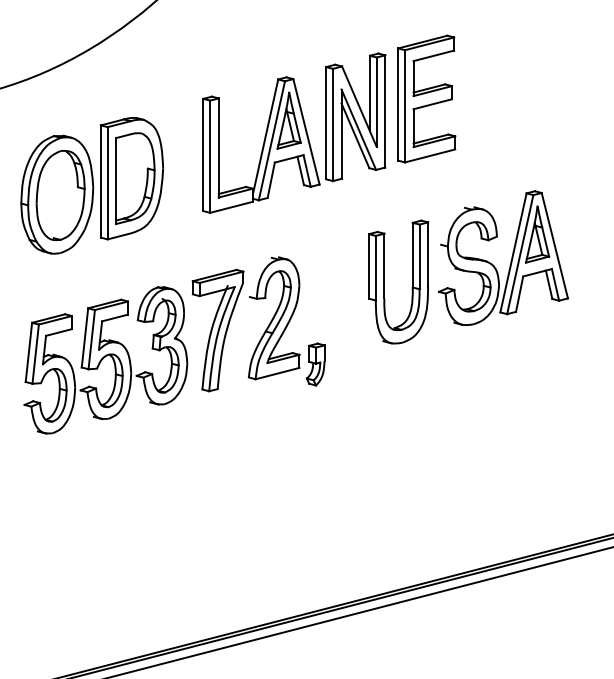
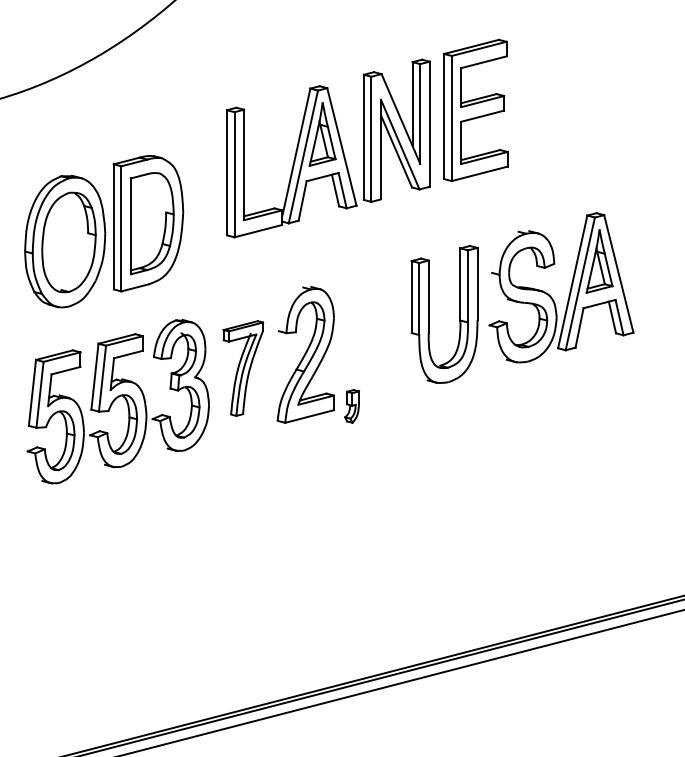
part: (91, 185) -> (103, 231), moved
part: (217, 330) -> (242, 368), size x0.7
part: (315, 364) -> (351, 406), size x0.7

